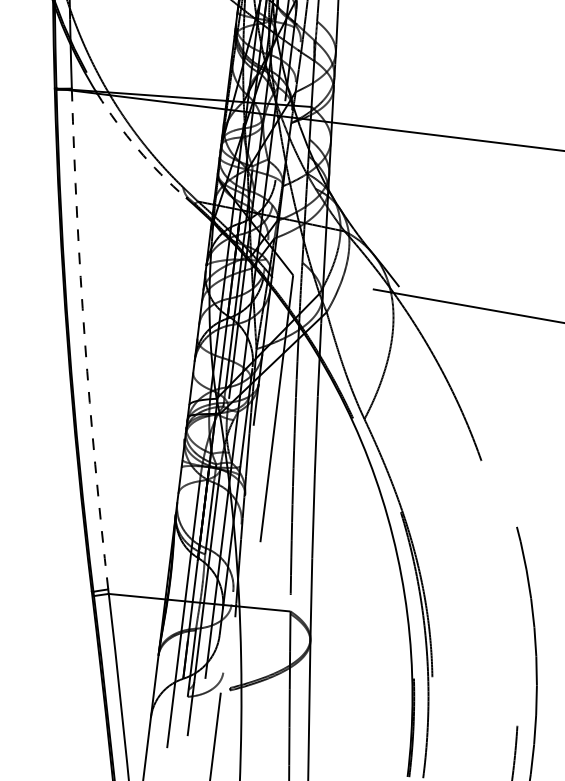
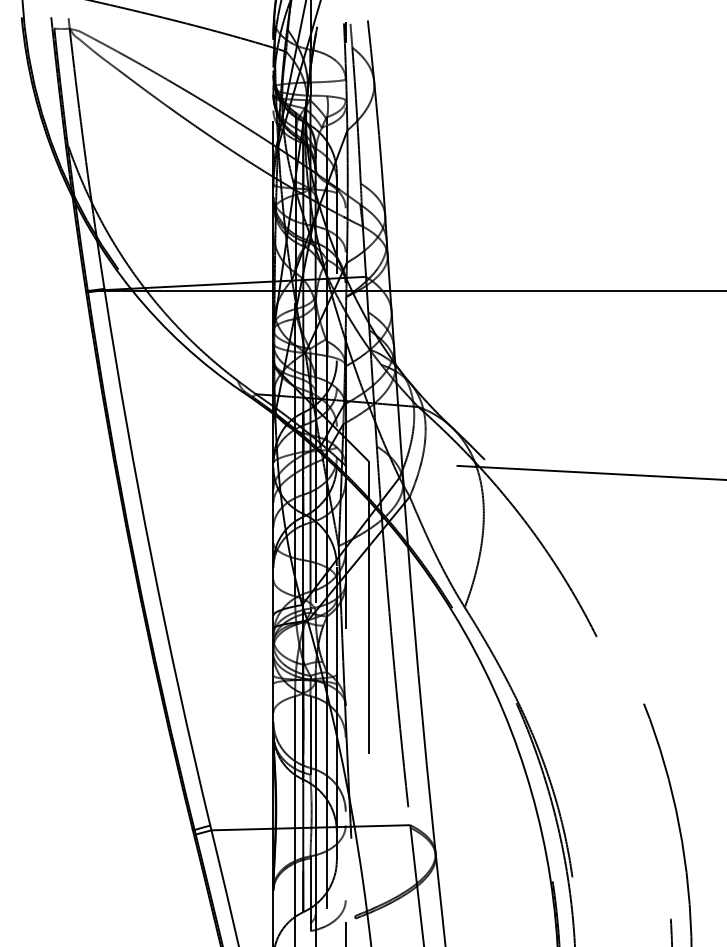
arc: (137, 149) -> (183, 345), dashed -> solid
arc: (84, 339) -> (151, 558), dashed -> solid

